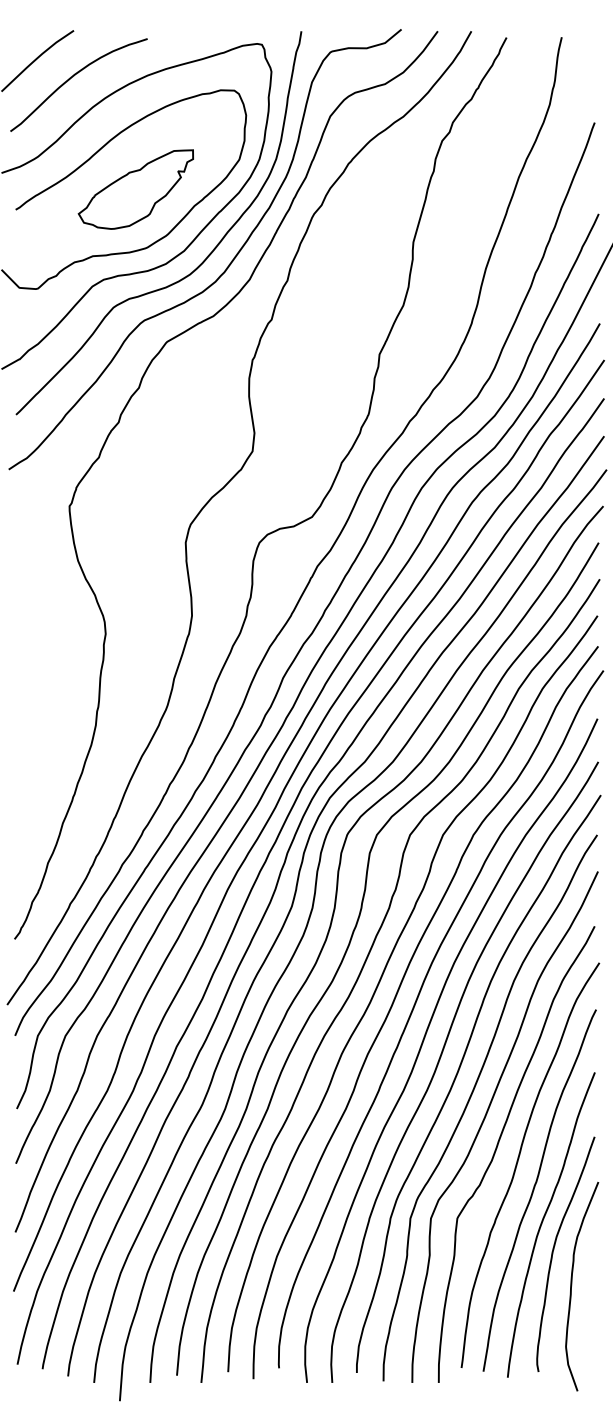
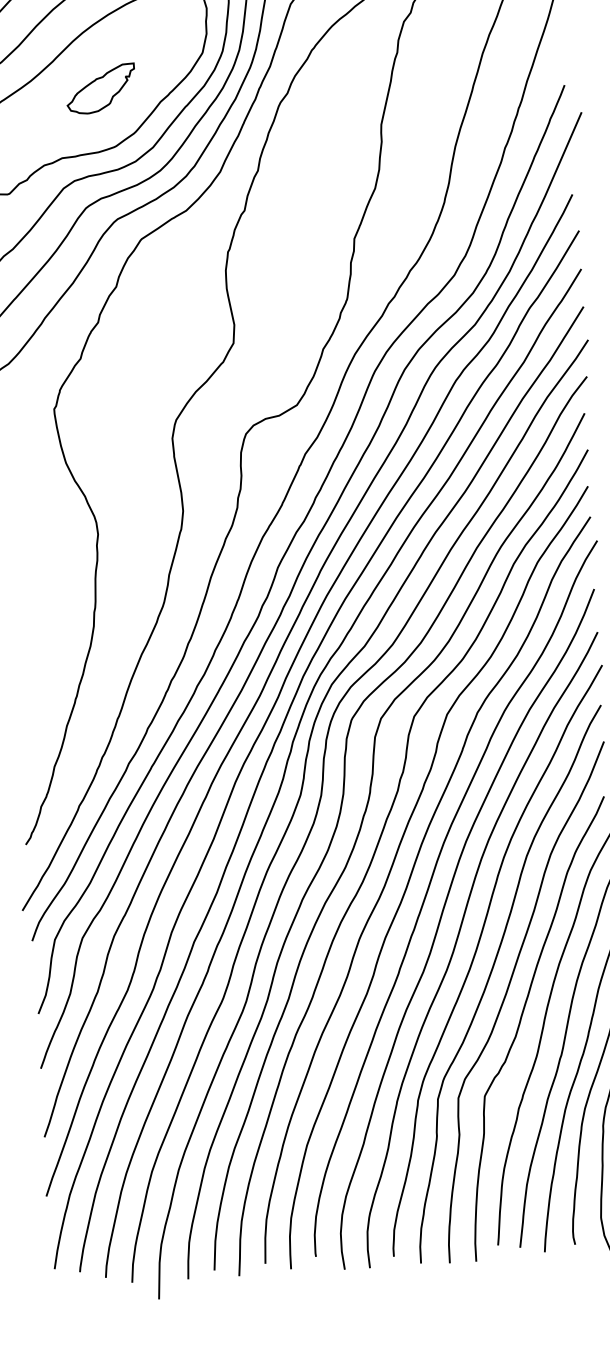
part: (135, 189) -> (100, 89), size x0.6

